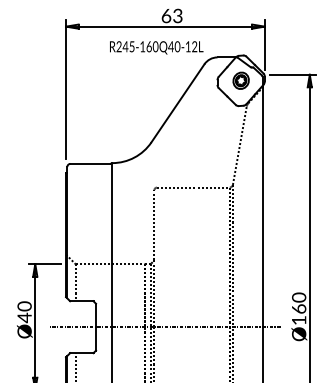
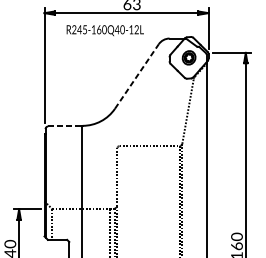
text: (156, 47) -> (105, 30), moved
line: (178, 102) -> (137, 75), solid -> dashed
line: (90, 163) -> (64, 126), solid -> dashed

